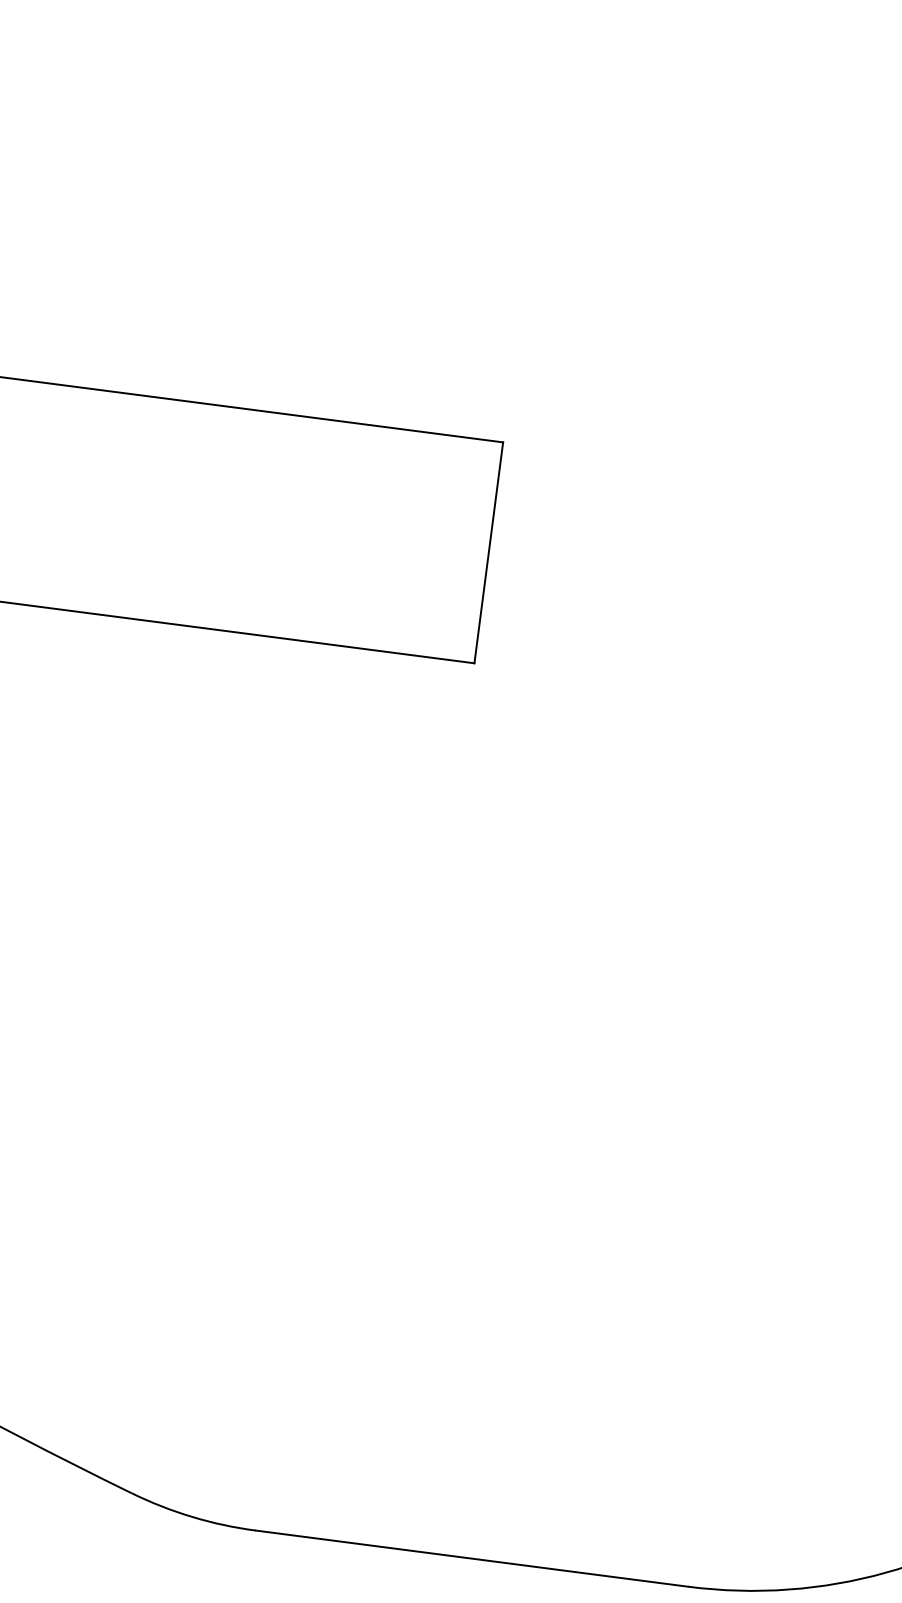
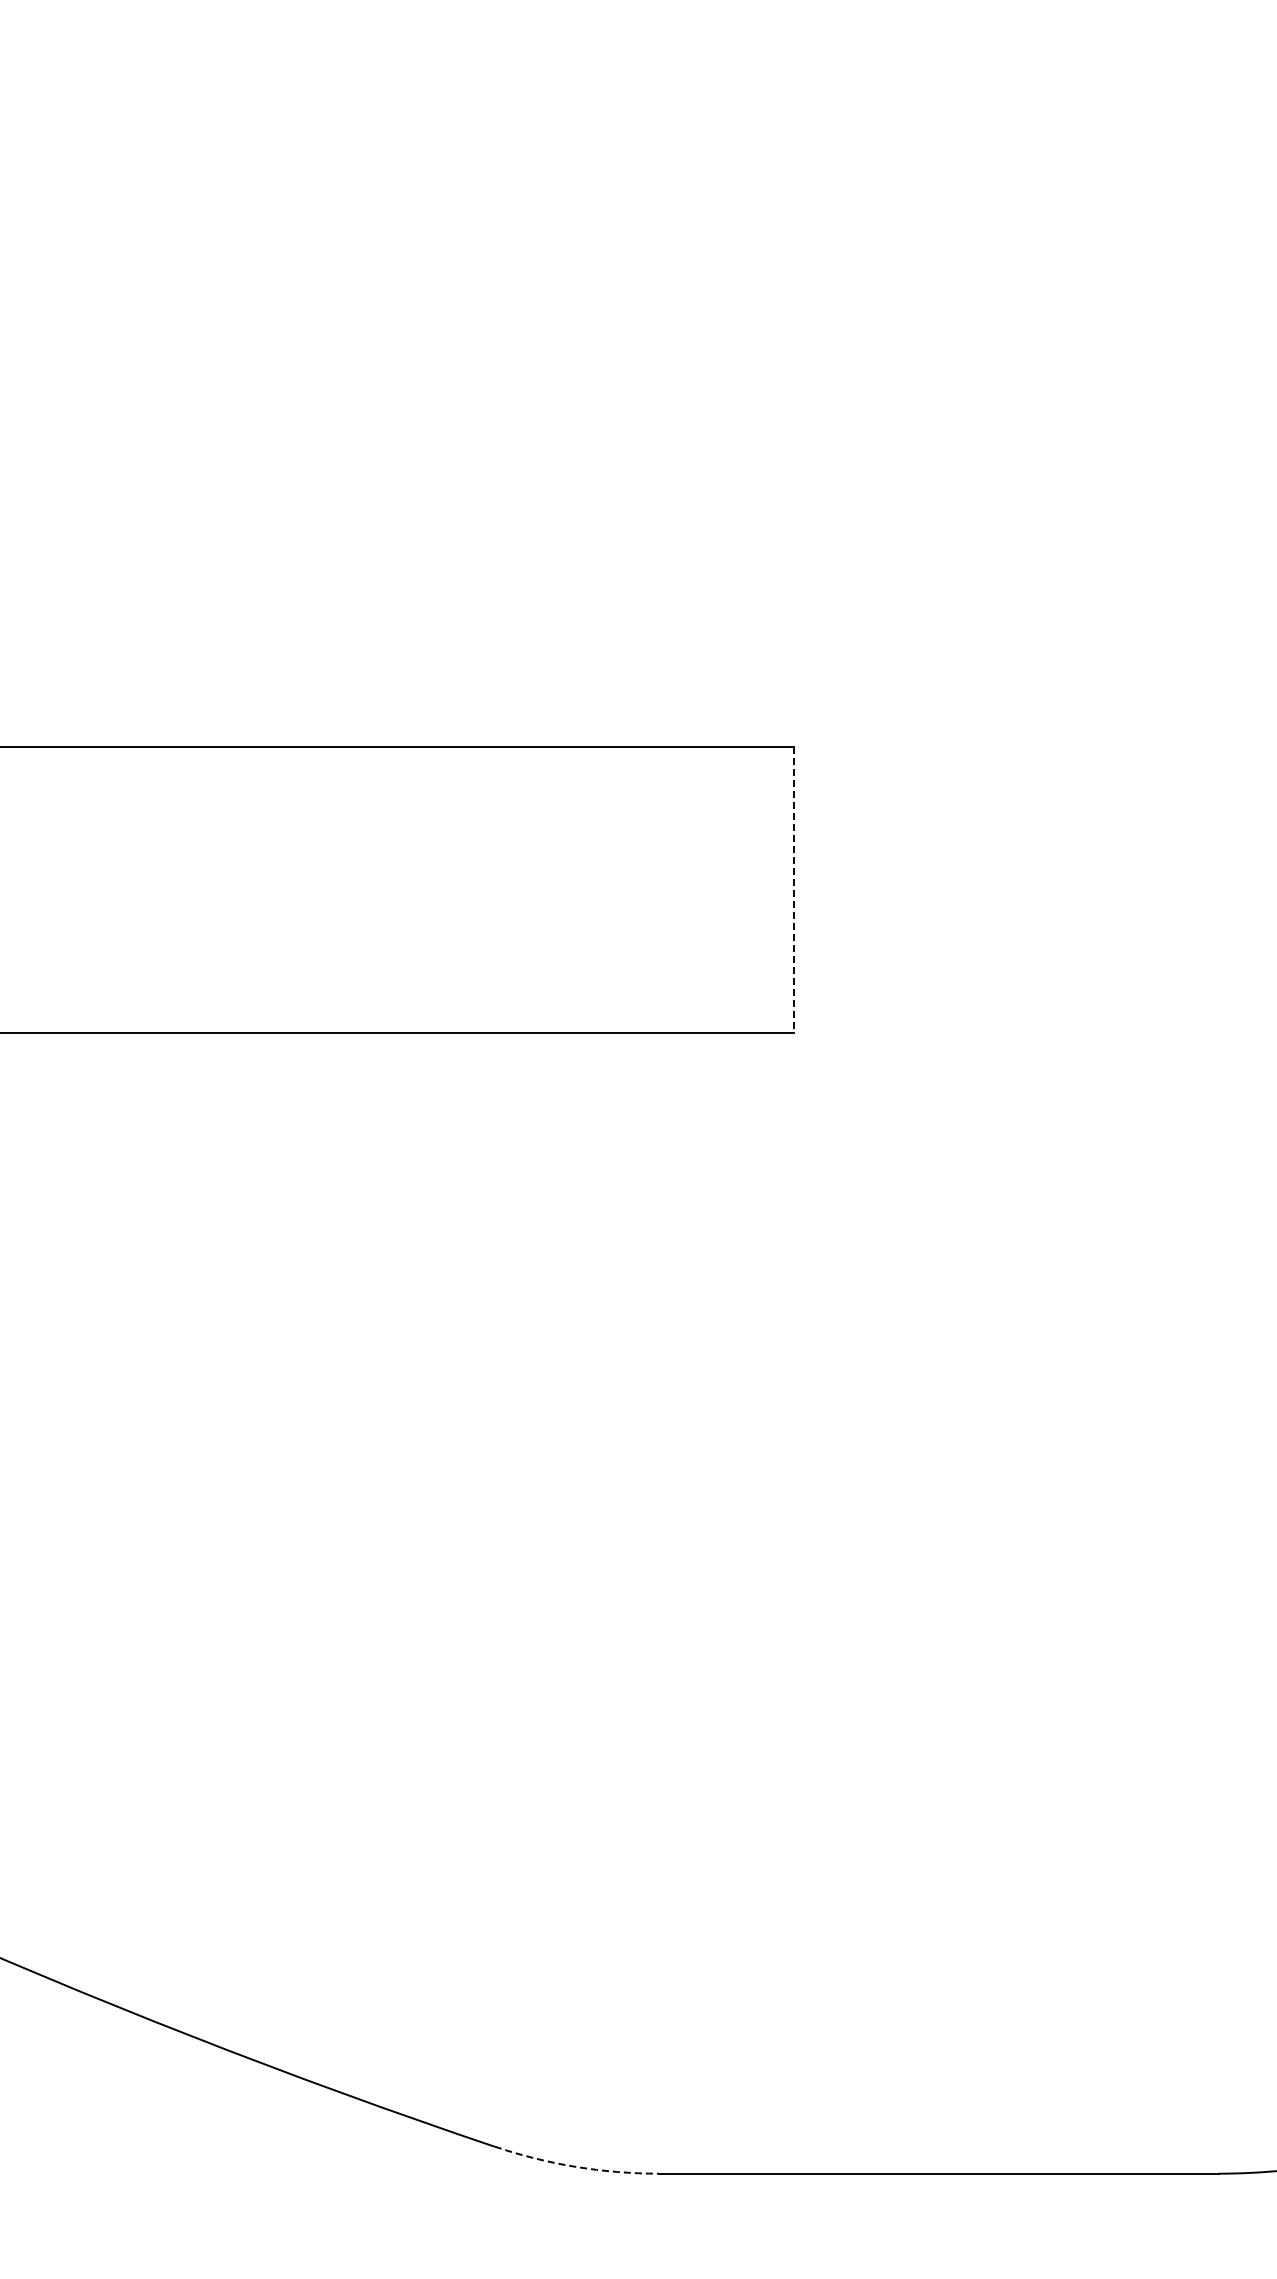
line: (489, 553) -> (794, 890), solid -> dashed
arc: (192, 1516) -> (575, 2166), solid -> dashed

